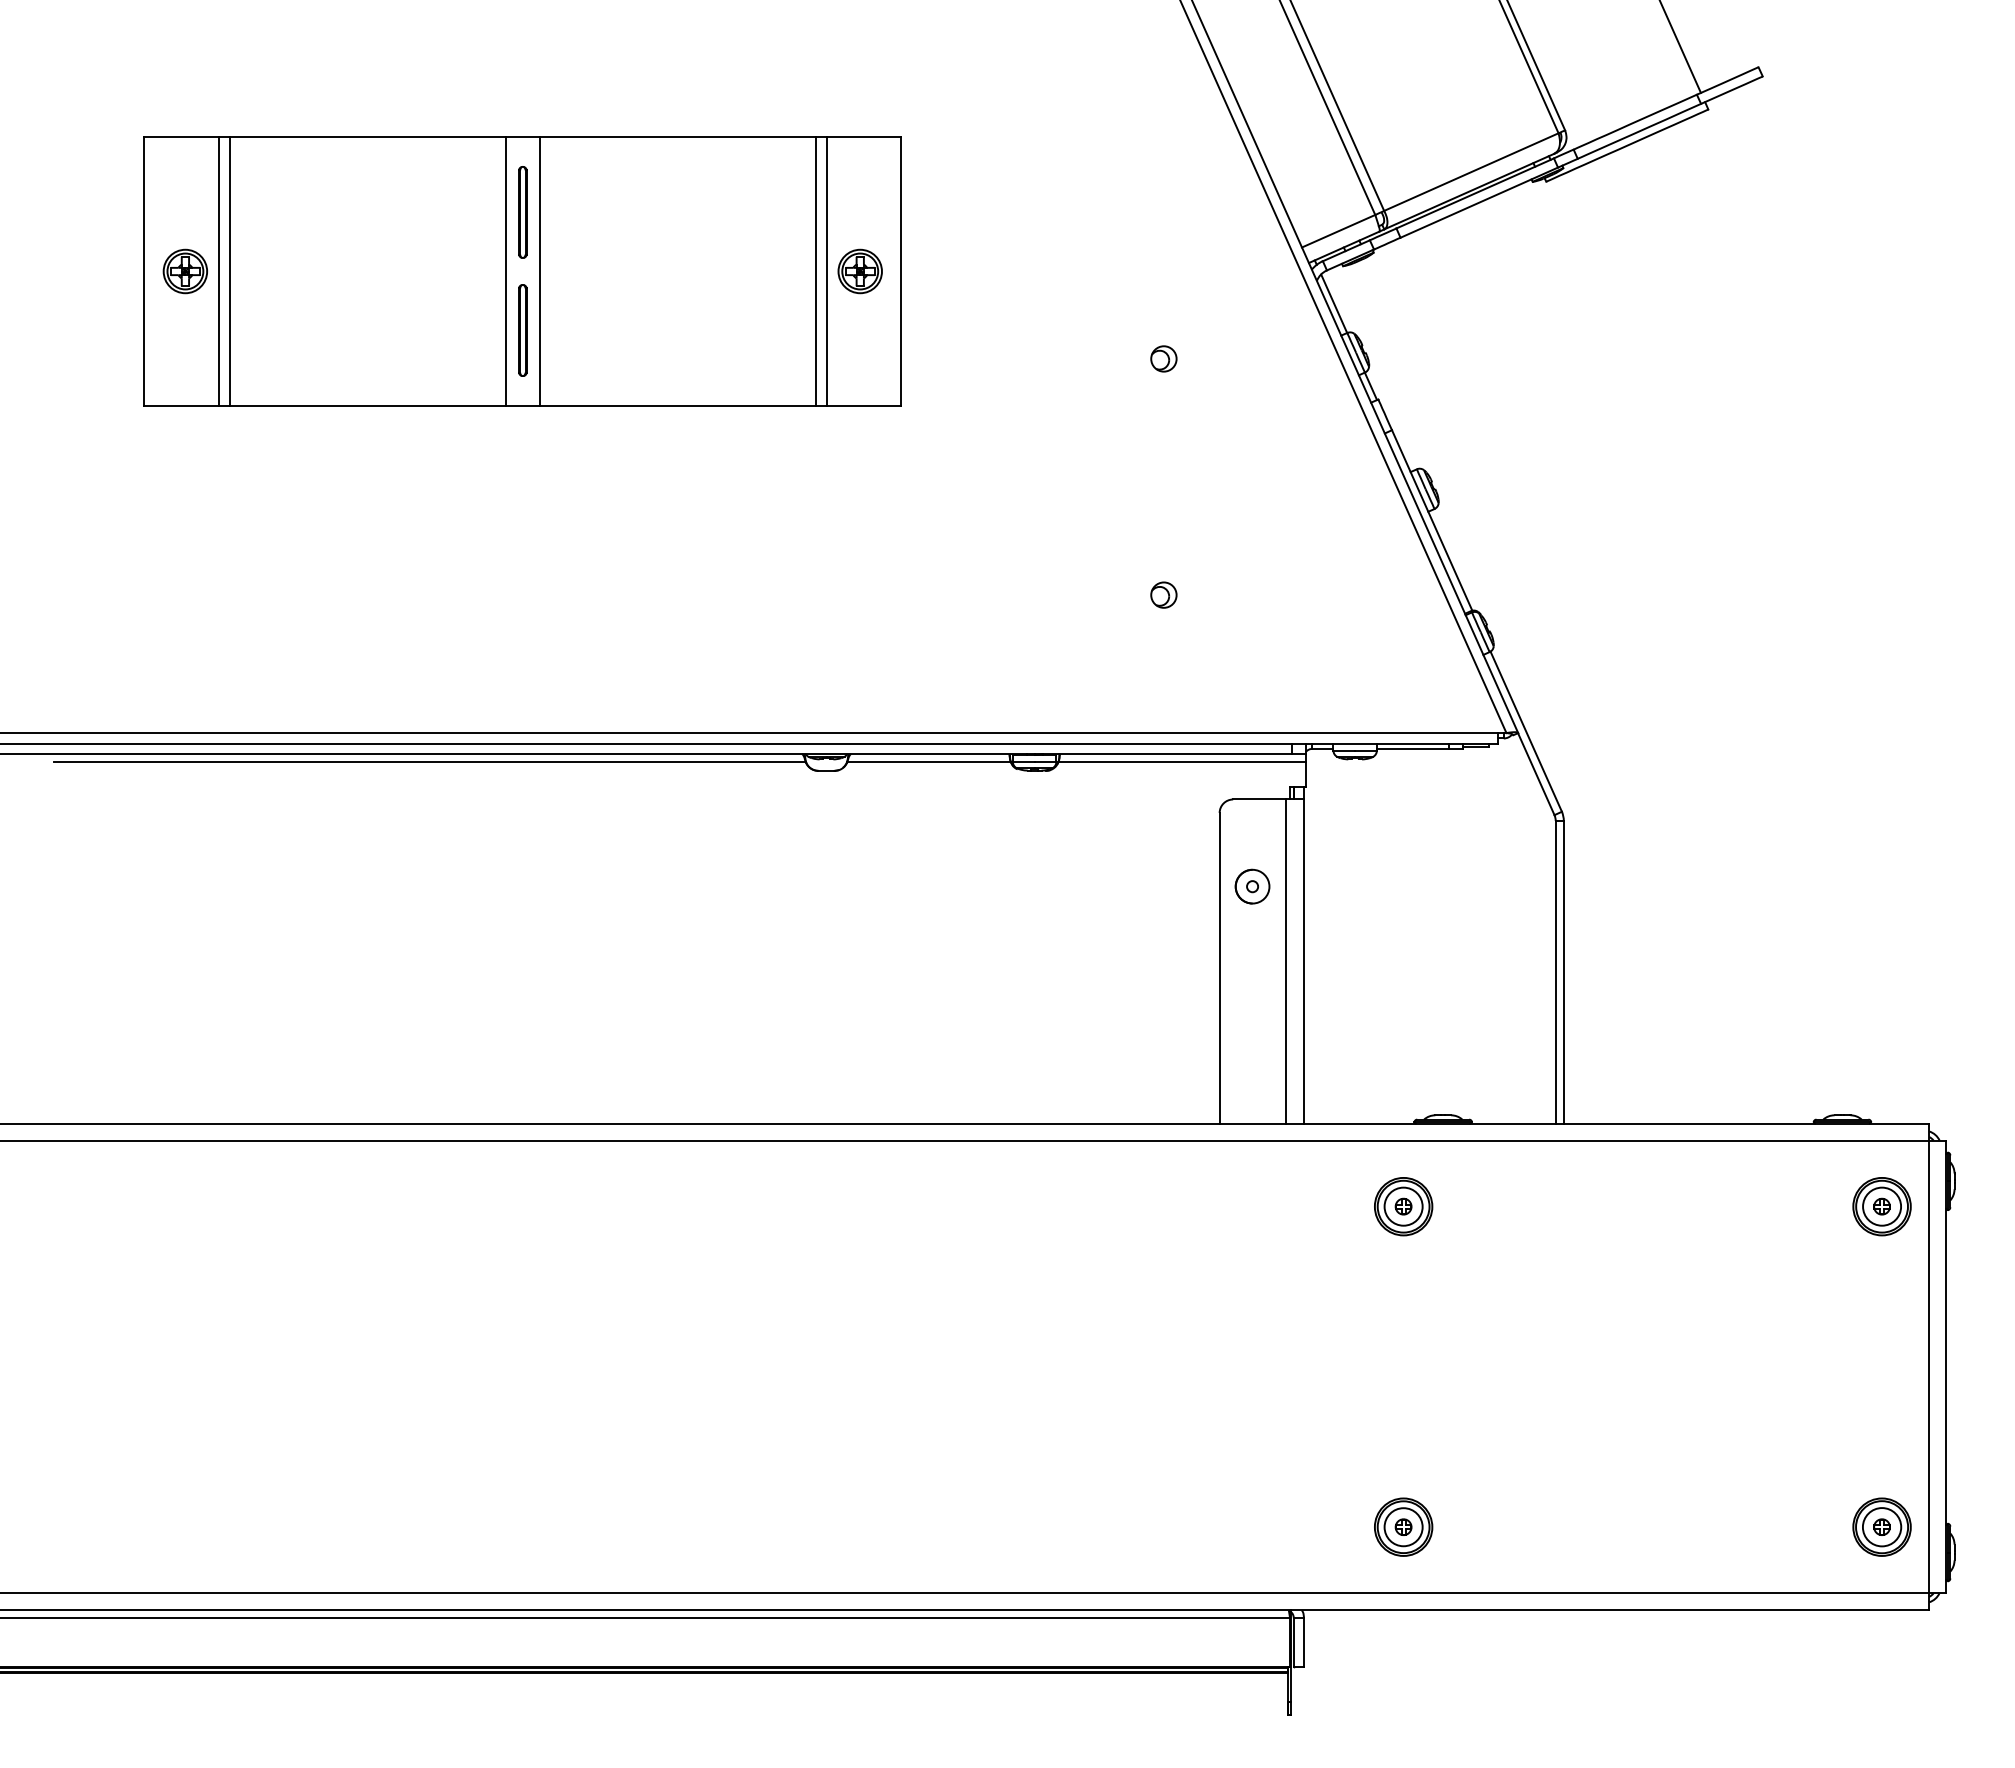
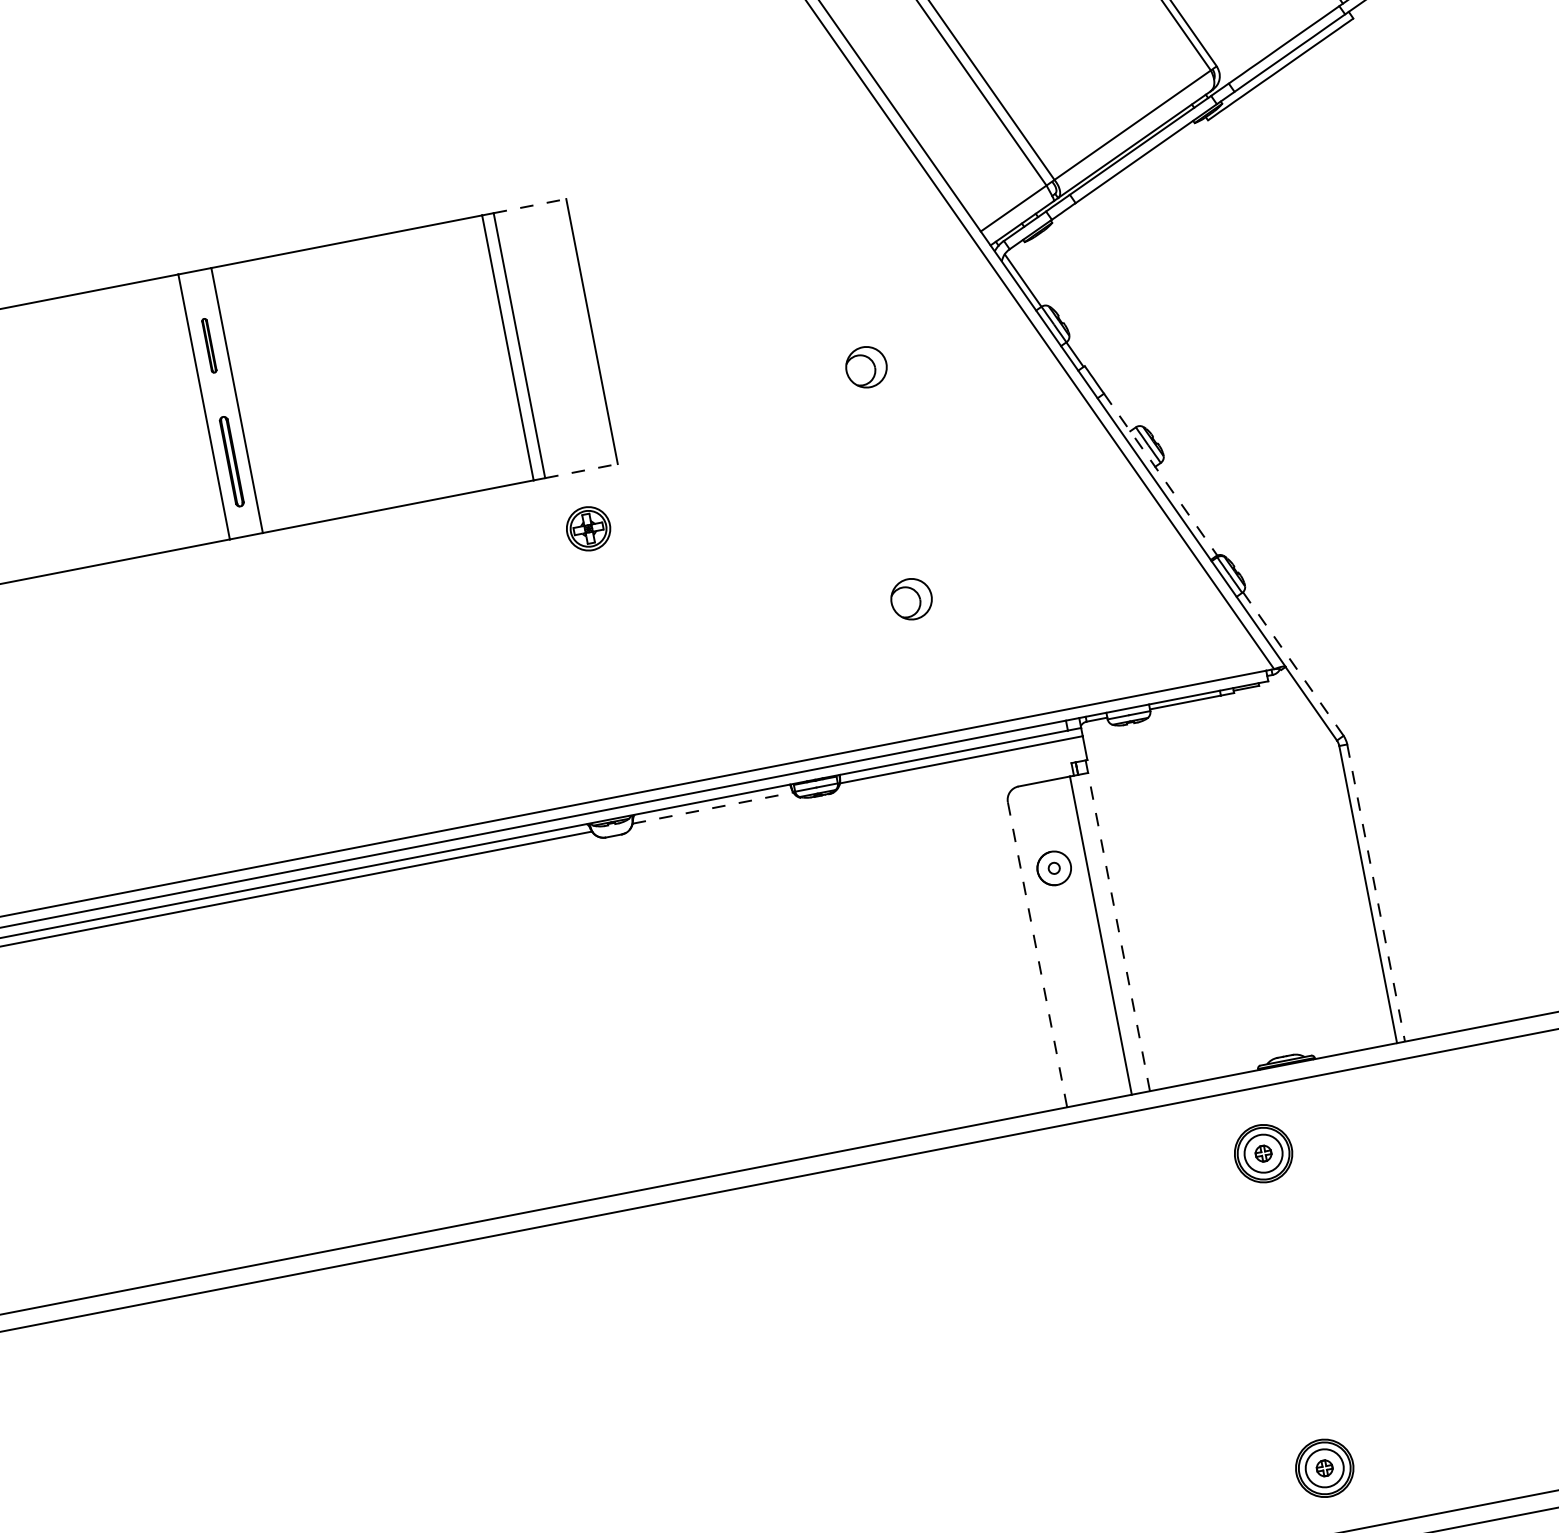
line: (864, 136) -> (530, 206), solid -> dashed
part: (522, 212) -> (208, 345), size x0.6
part: (859, 271) -> (587, 528), moved
part: (1163, 358) -> (866, 366), size x1.6
line: (864, 406) -> (581, 471), solid -> dashed
line: (1432, 520) -> (1161, 474), solid -> dashed
part: (1163, 594) -> (911, 598), size x1.6
line: (1526, 731) -> (1293, 663), solid -> dashed
line: (929, 762) -> (713, 808), solid -> dashed
line: (1304, 961) -> (1119, 931), solid -> dashed
line: (1219, 968) -> (1037, 955), solid -> dashed
line: (1563, 972) -> (1375, 893), solid -> dashed

